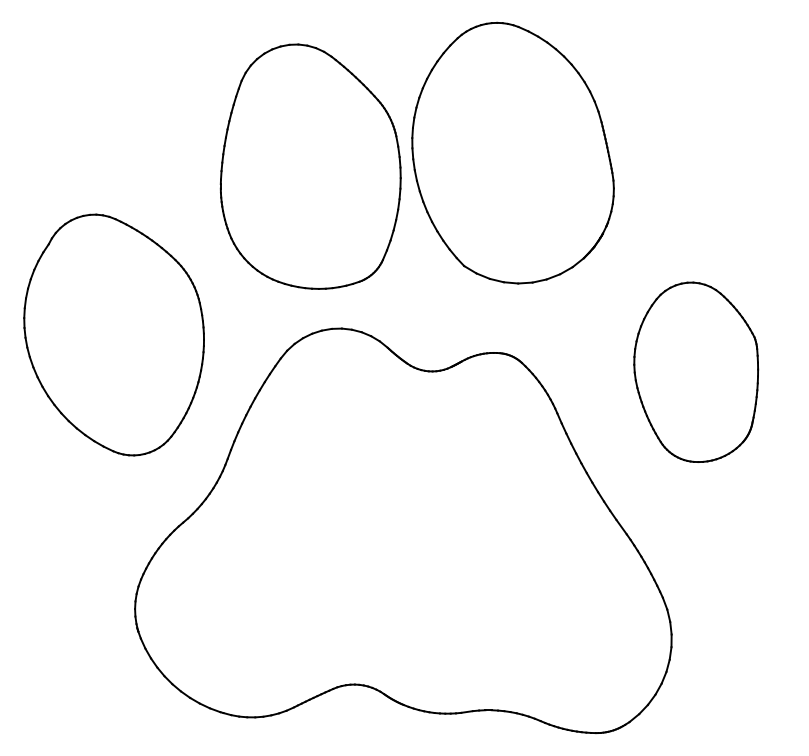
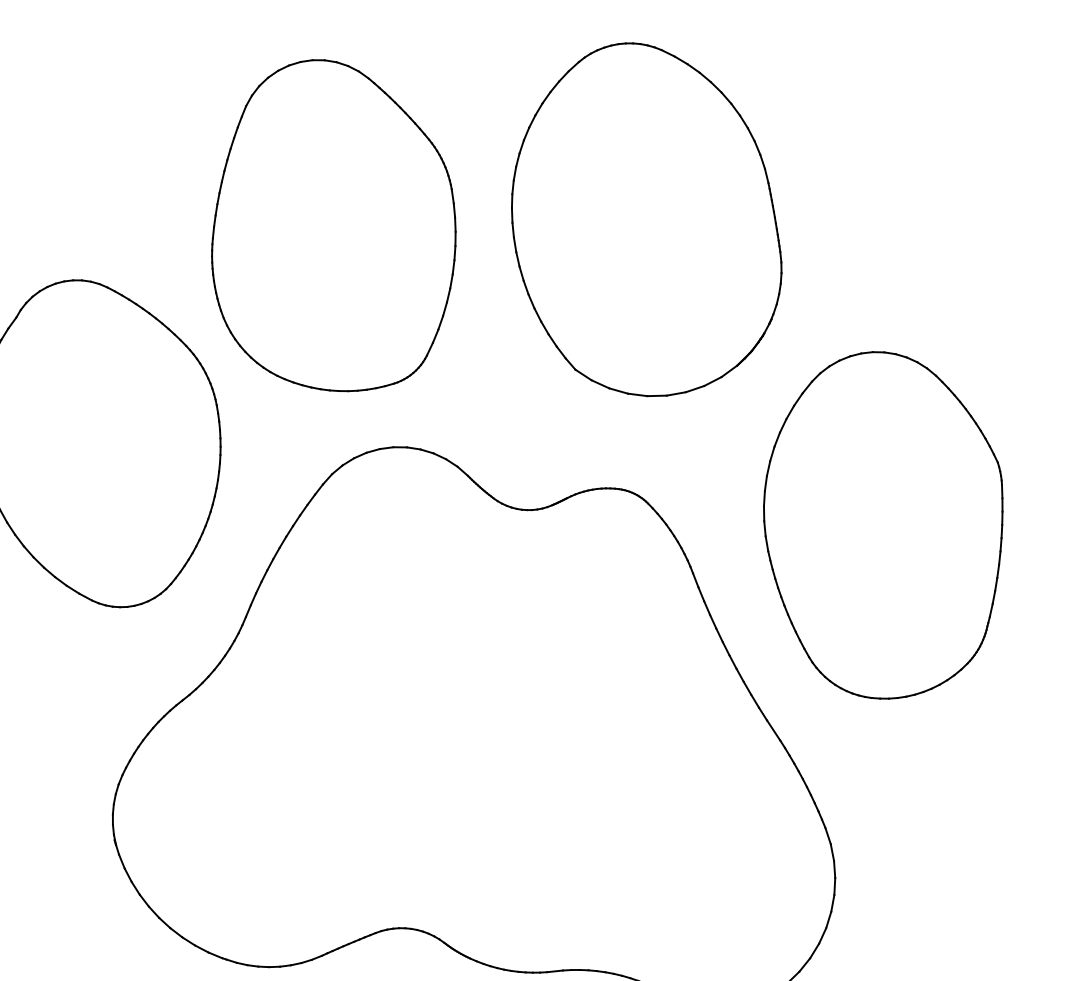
part: (310, 166) -> (334, 225), moved
part: (695, 372) -> (881, 525), size x1.43

